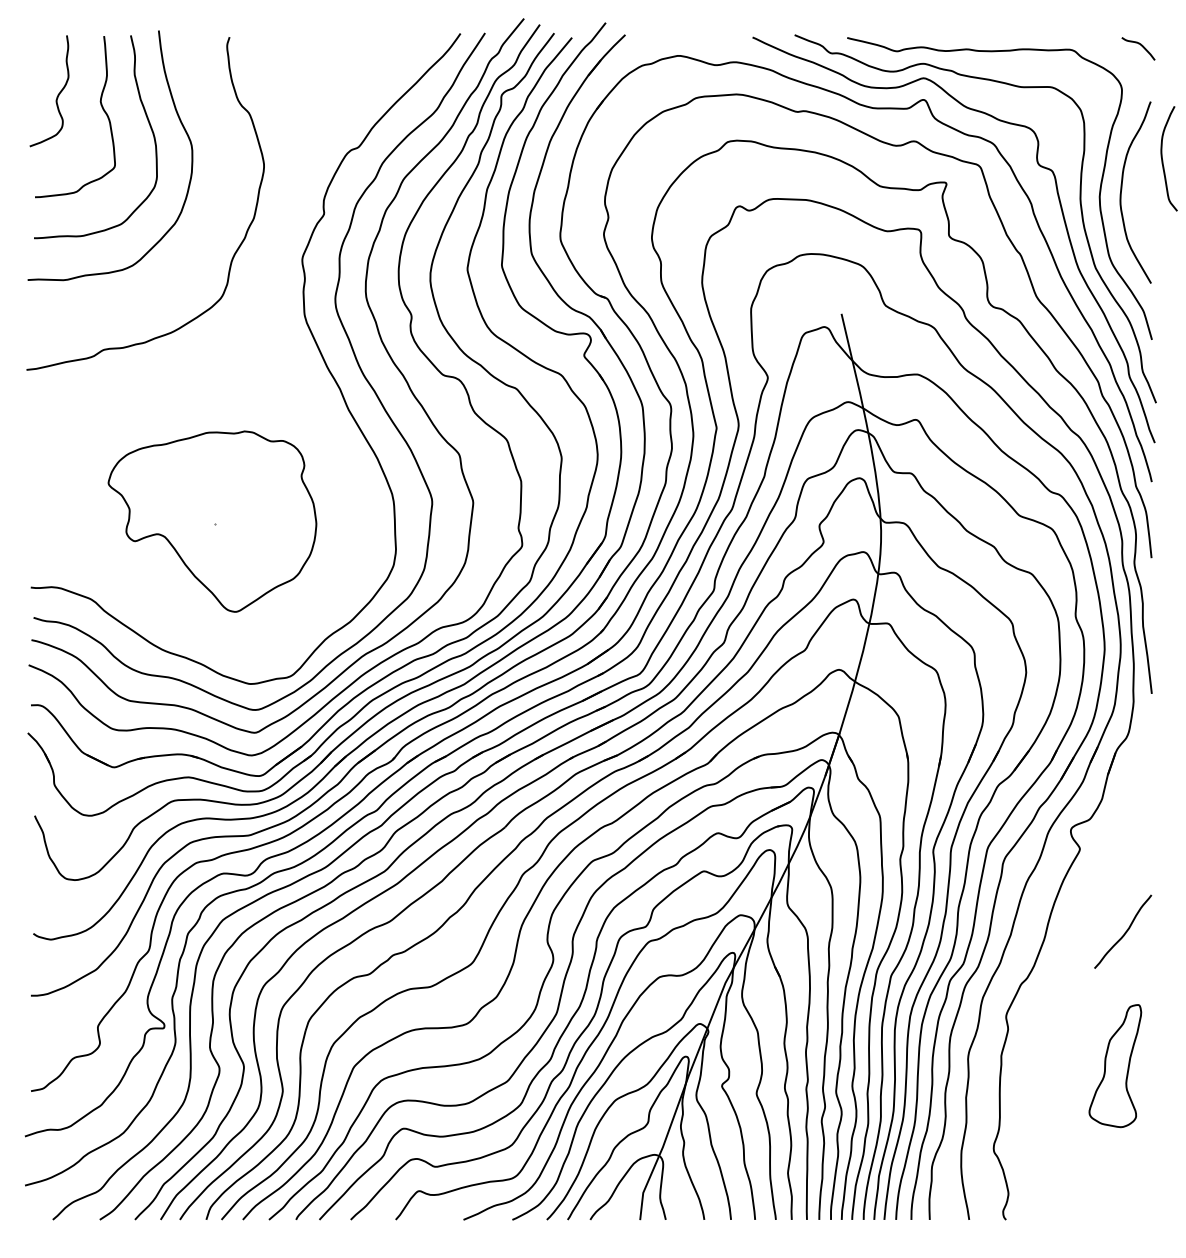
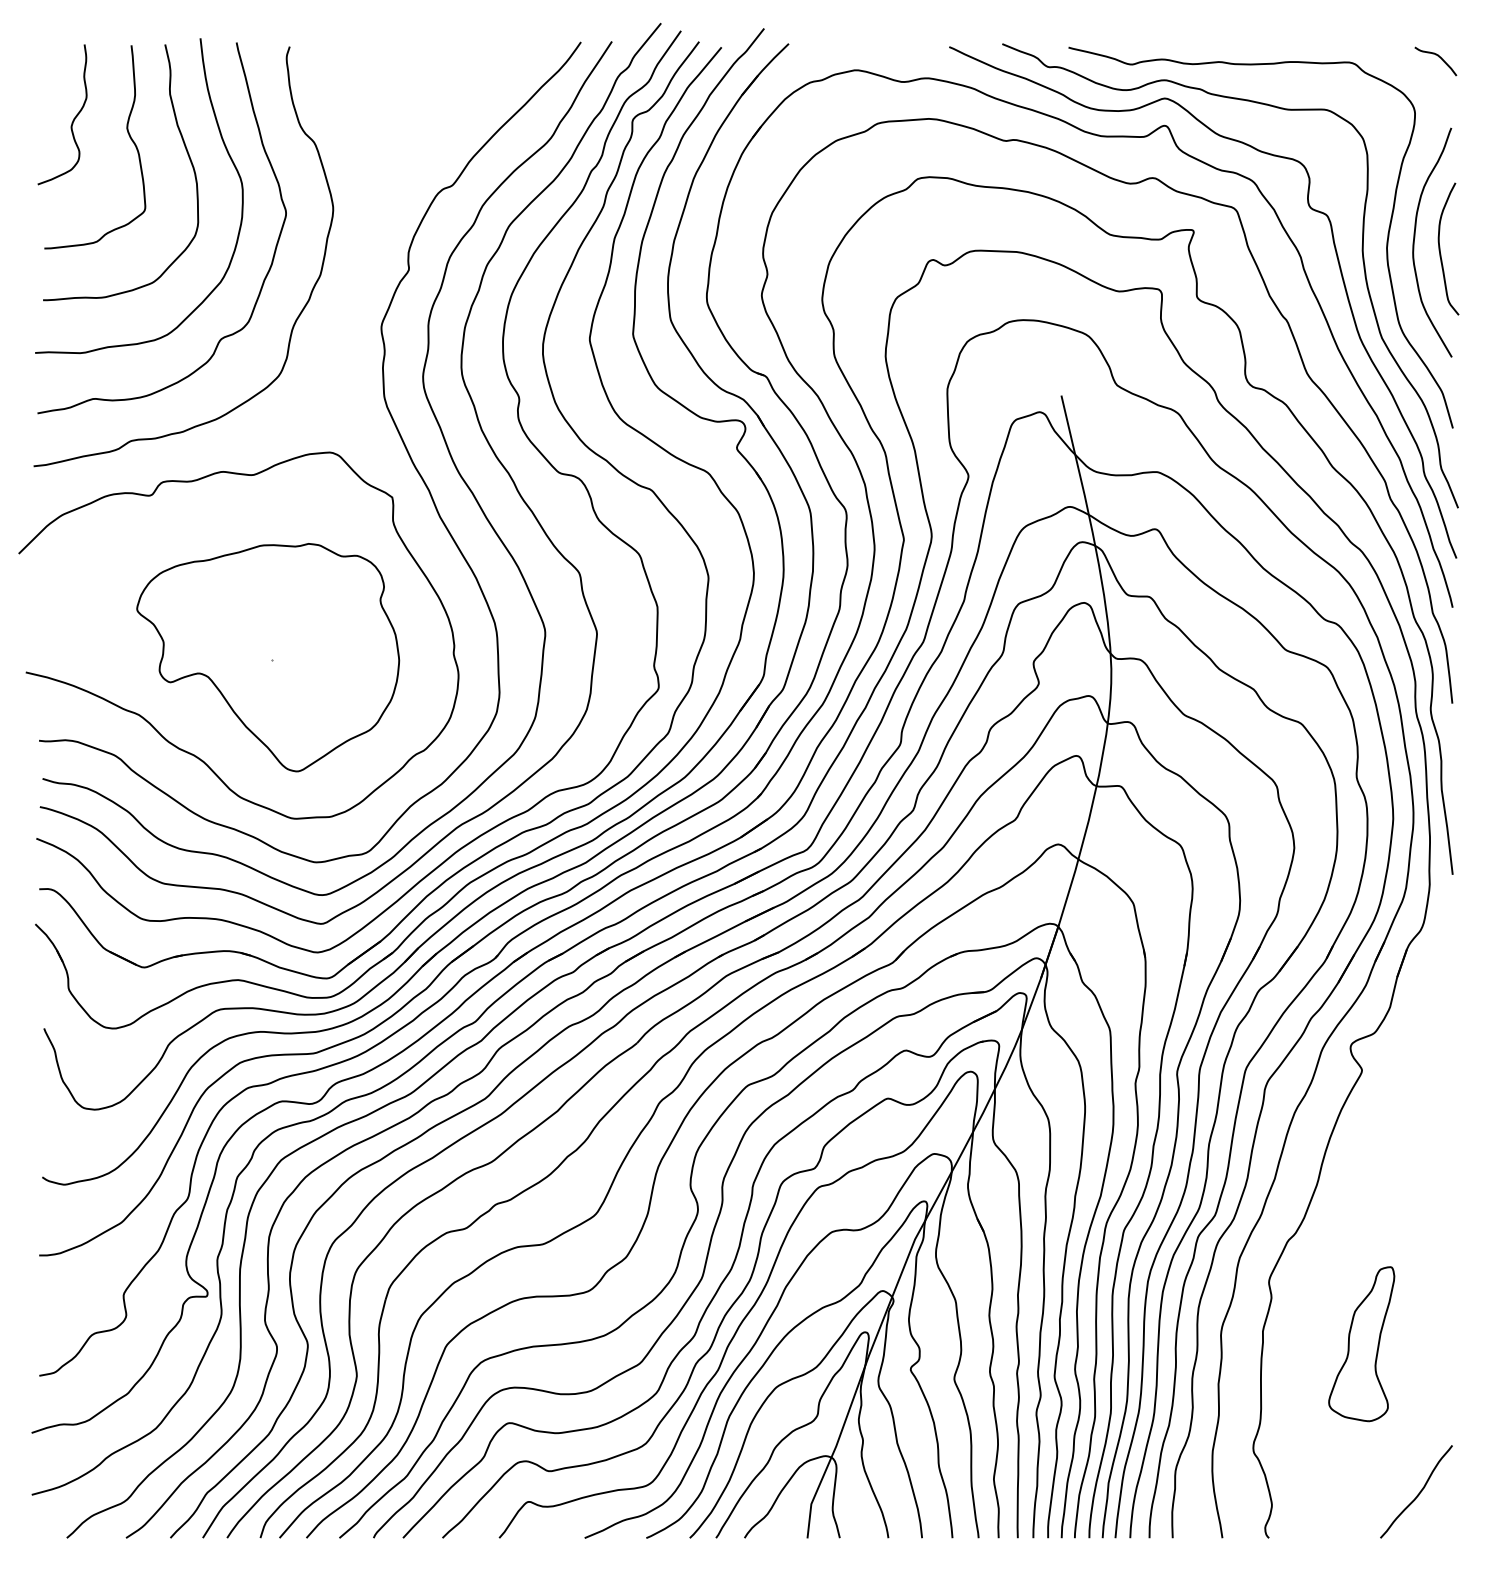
curve: (1162, 158) -> (1440, 248), moved
curve: (208, 221) -> (263, 279), added
curve: (119, 573) -> (150, 722), added
curve: (1124, 933) -> (1418, 1493), moved
part: (1115, 1066) -> (1361, 1344), moved

